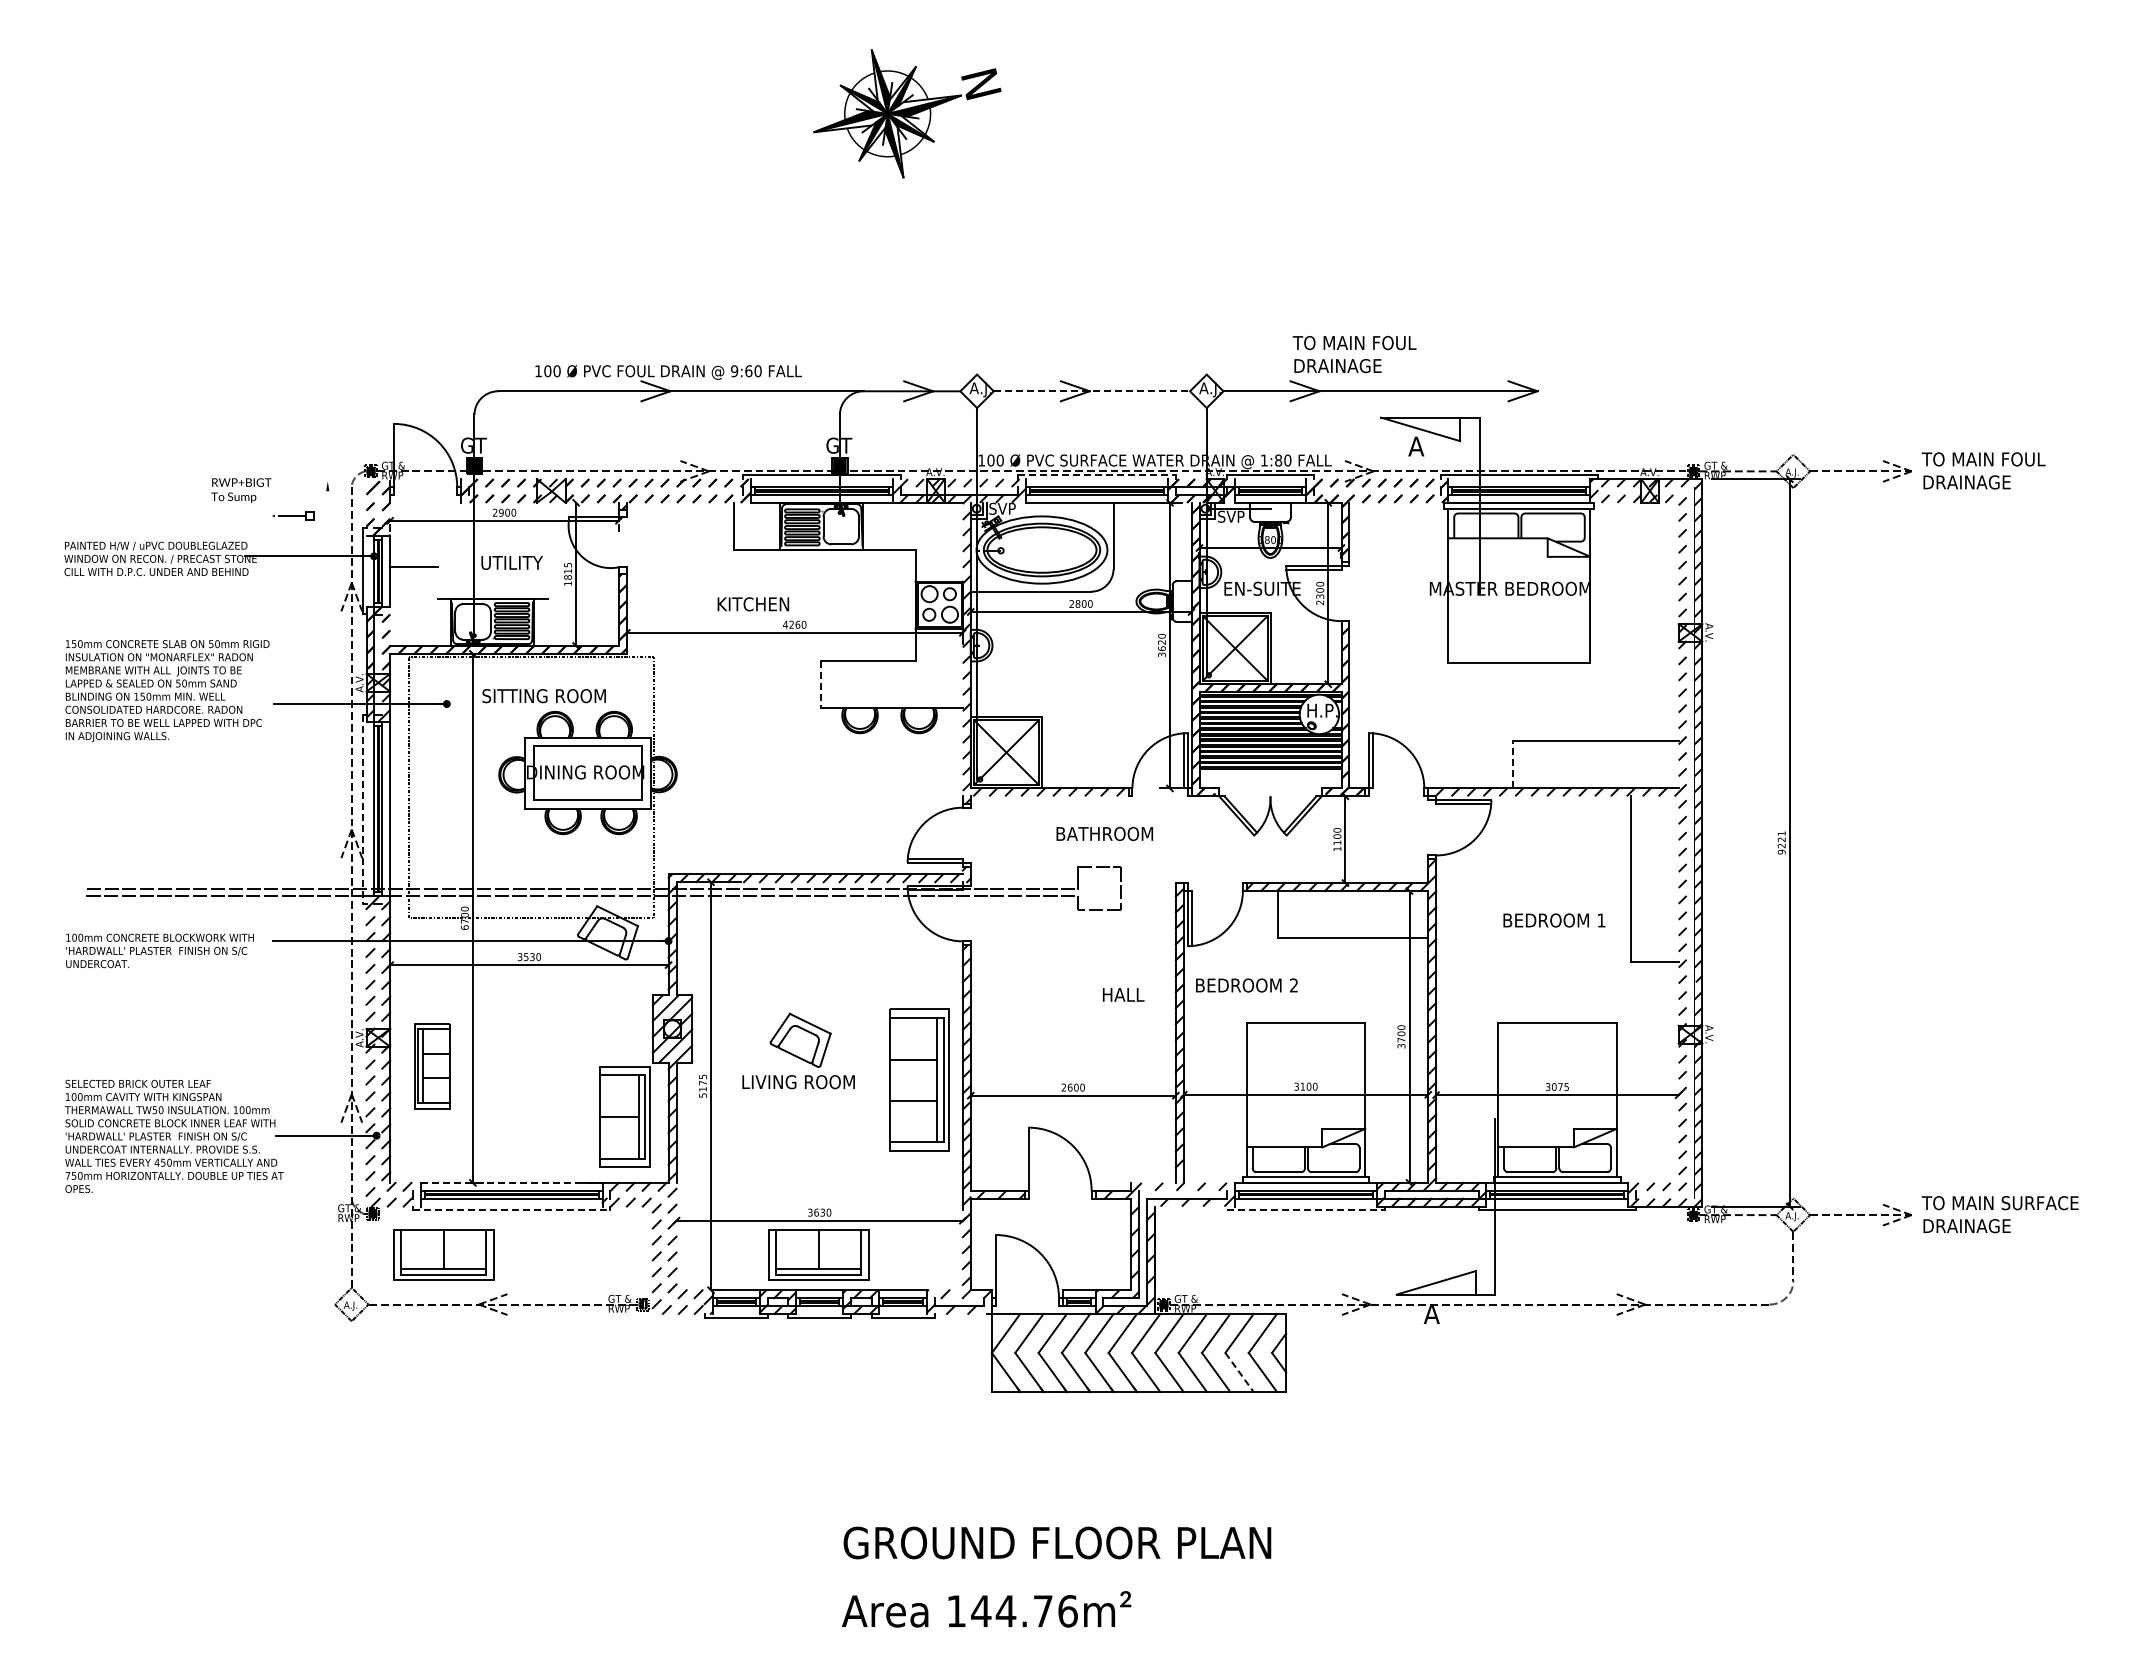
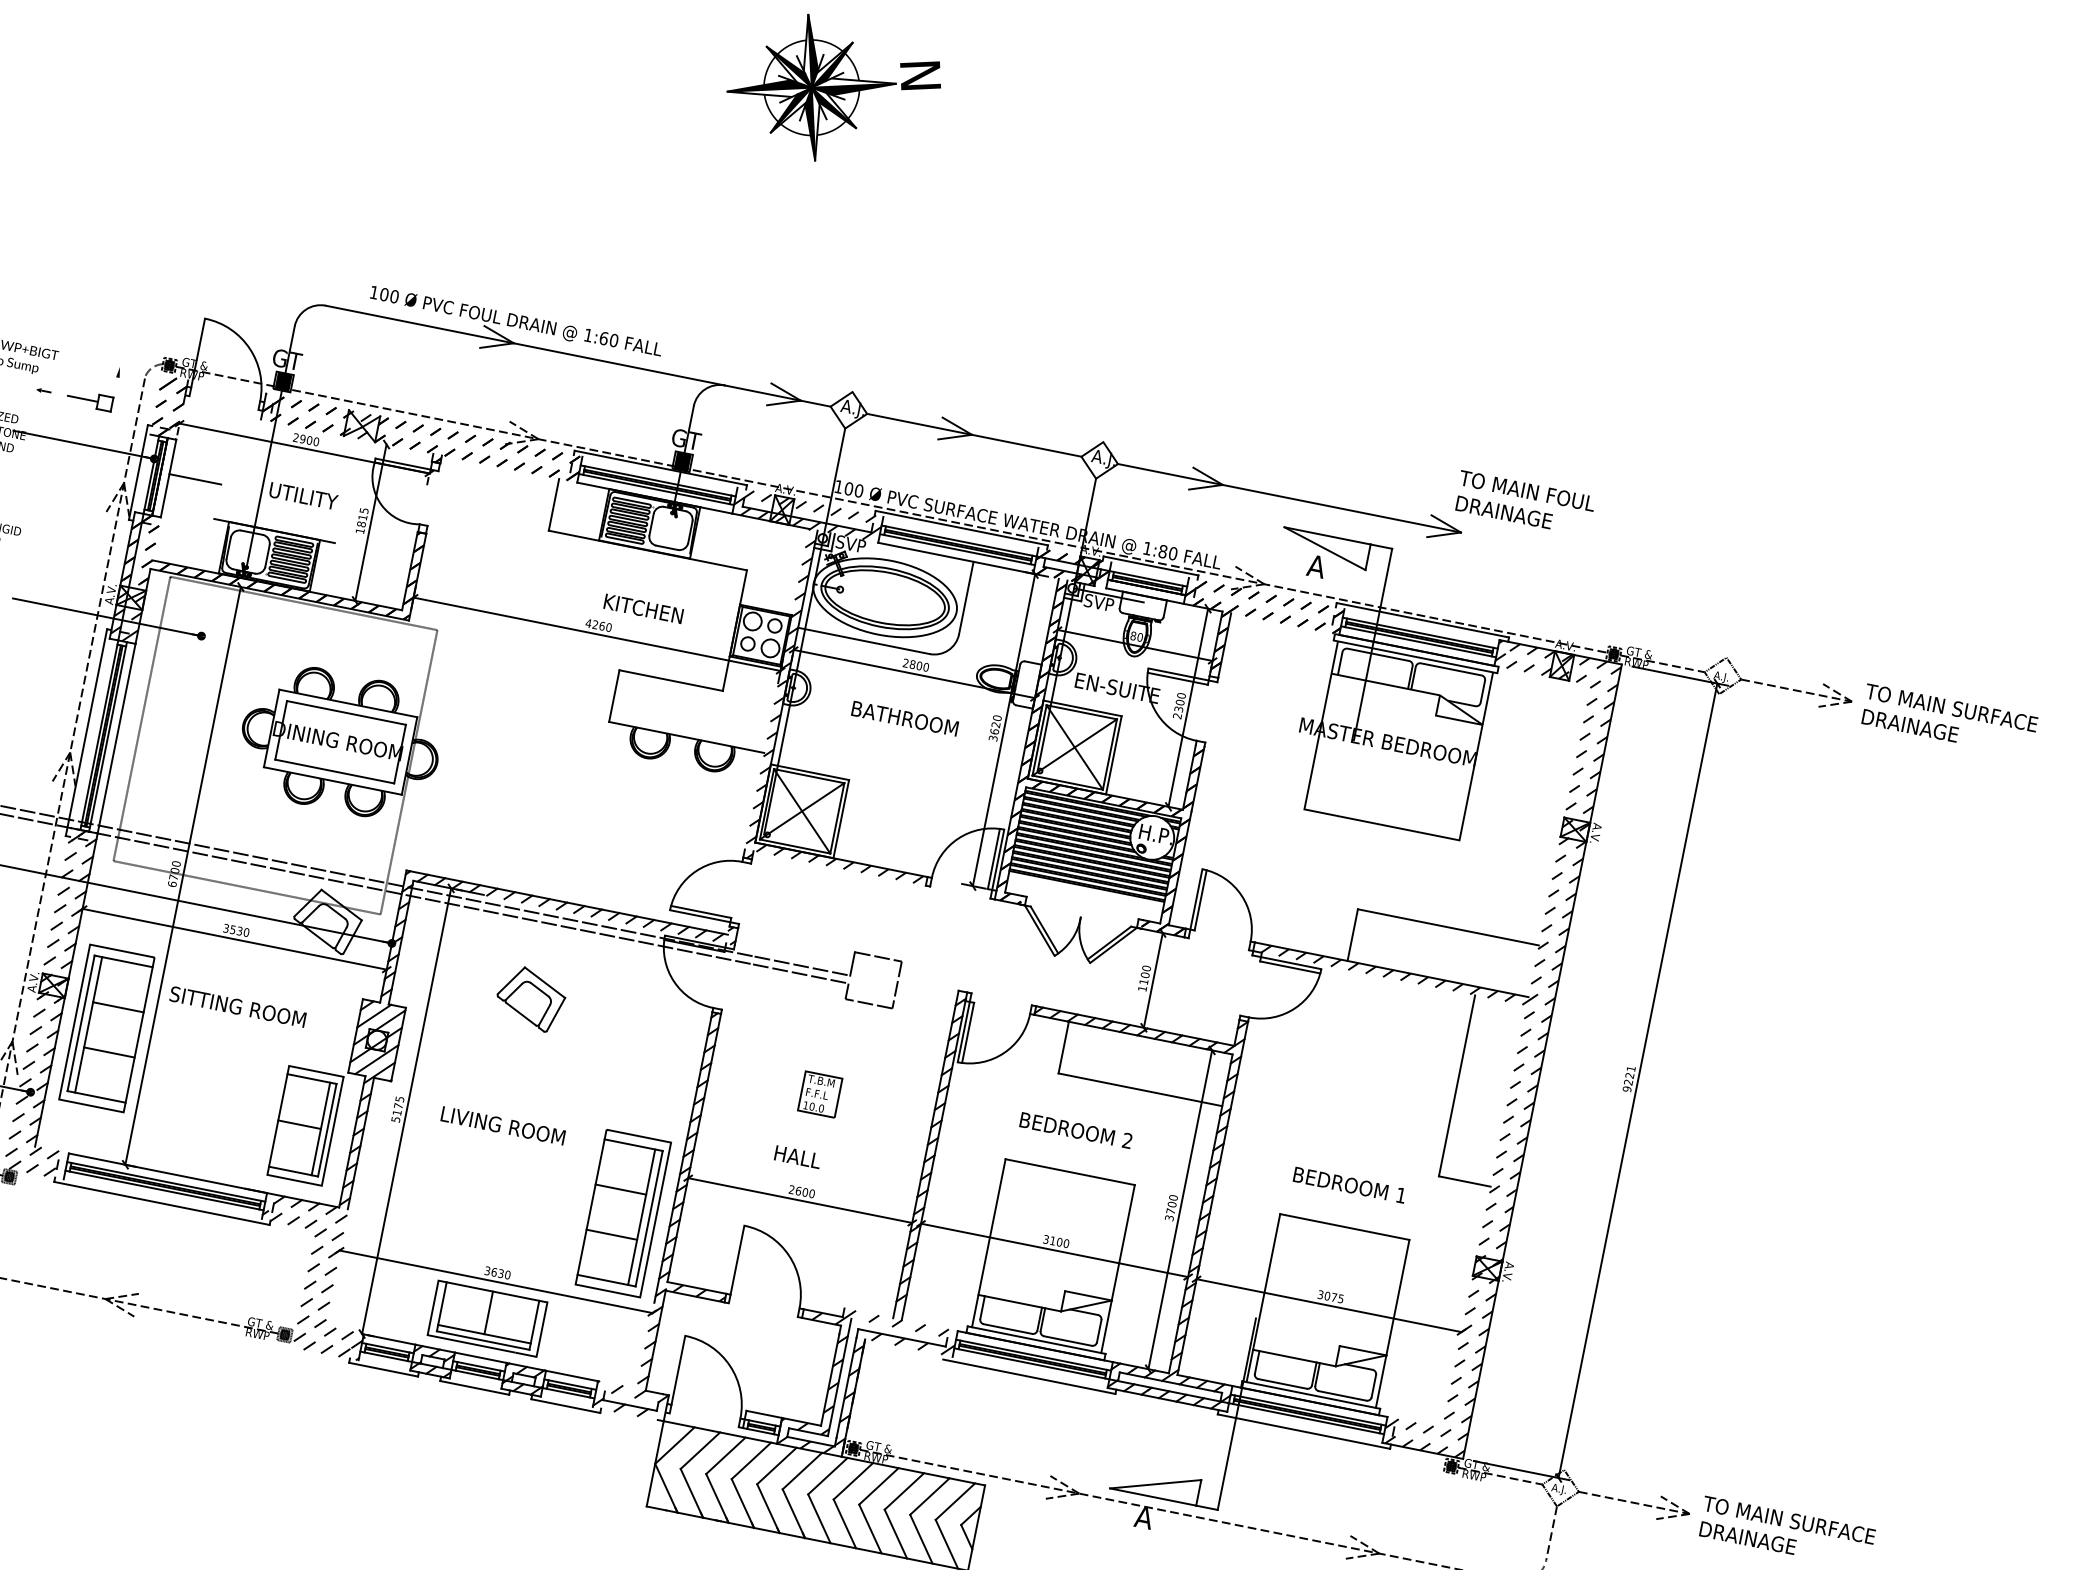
text: (1354, 354) -> (1524, 503), moved
text: (734, 371) -> (588, 335), 9:60 -> 1:60
line: (1092, 391) -> (974, 435), dashed -> solid
text: (2039, 459) -> (1994, 716), TO MAIN FOUL DRAINAGE -> TO MAIN SURFACE DRAINAGE
line: (1097, 475) -> (962, 528), dashed -> solid
part: (292, 515) -> (74, 396), size x1.67
text: (753, 604) -> (643, 609), moved
line: (820, 684) -> (613, 696), dashed -> solid
text: (543, 696) -> (237, 1007), moved
line: (1513, 764) -> (1353, 934), dashed -> solid
line: (362, 809) -> (86, 732), dashed -> solid
text: (1104, 833) -> (904, 718), moved
text: (1554, 920) -> (1349, 1185), moved
text: (1246, 985) -> (1075, 1130), moved
text: (1123, 994) -> (797, 1156), moved
part: (1071, 998) -> (819, 1094), added
part: (800, 1039) -> (530, 997), moved
part: (432, 1065) -> (106, 1027), size x1.67
part: (919, 1079) -> (623, 1212), moved
line: (511, 1182) -> (167, 1172), dashed -> solid
line: (511, 1210) -> (161, 1203), dashed -> solid
line: (1305, 1210) -> (1028, 1376), dashed -> solid
part: (443, 1254) -> (77, 1236), removed
line: (1239, 1372) -> (921, 1539), dashed -> solid

